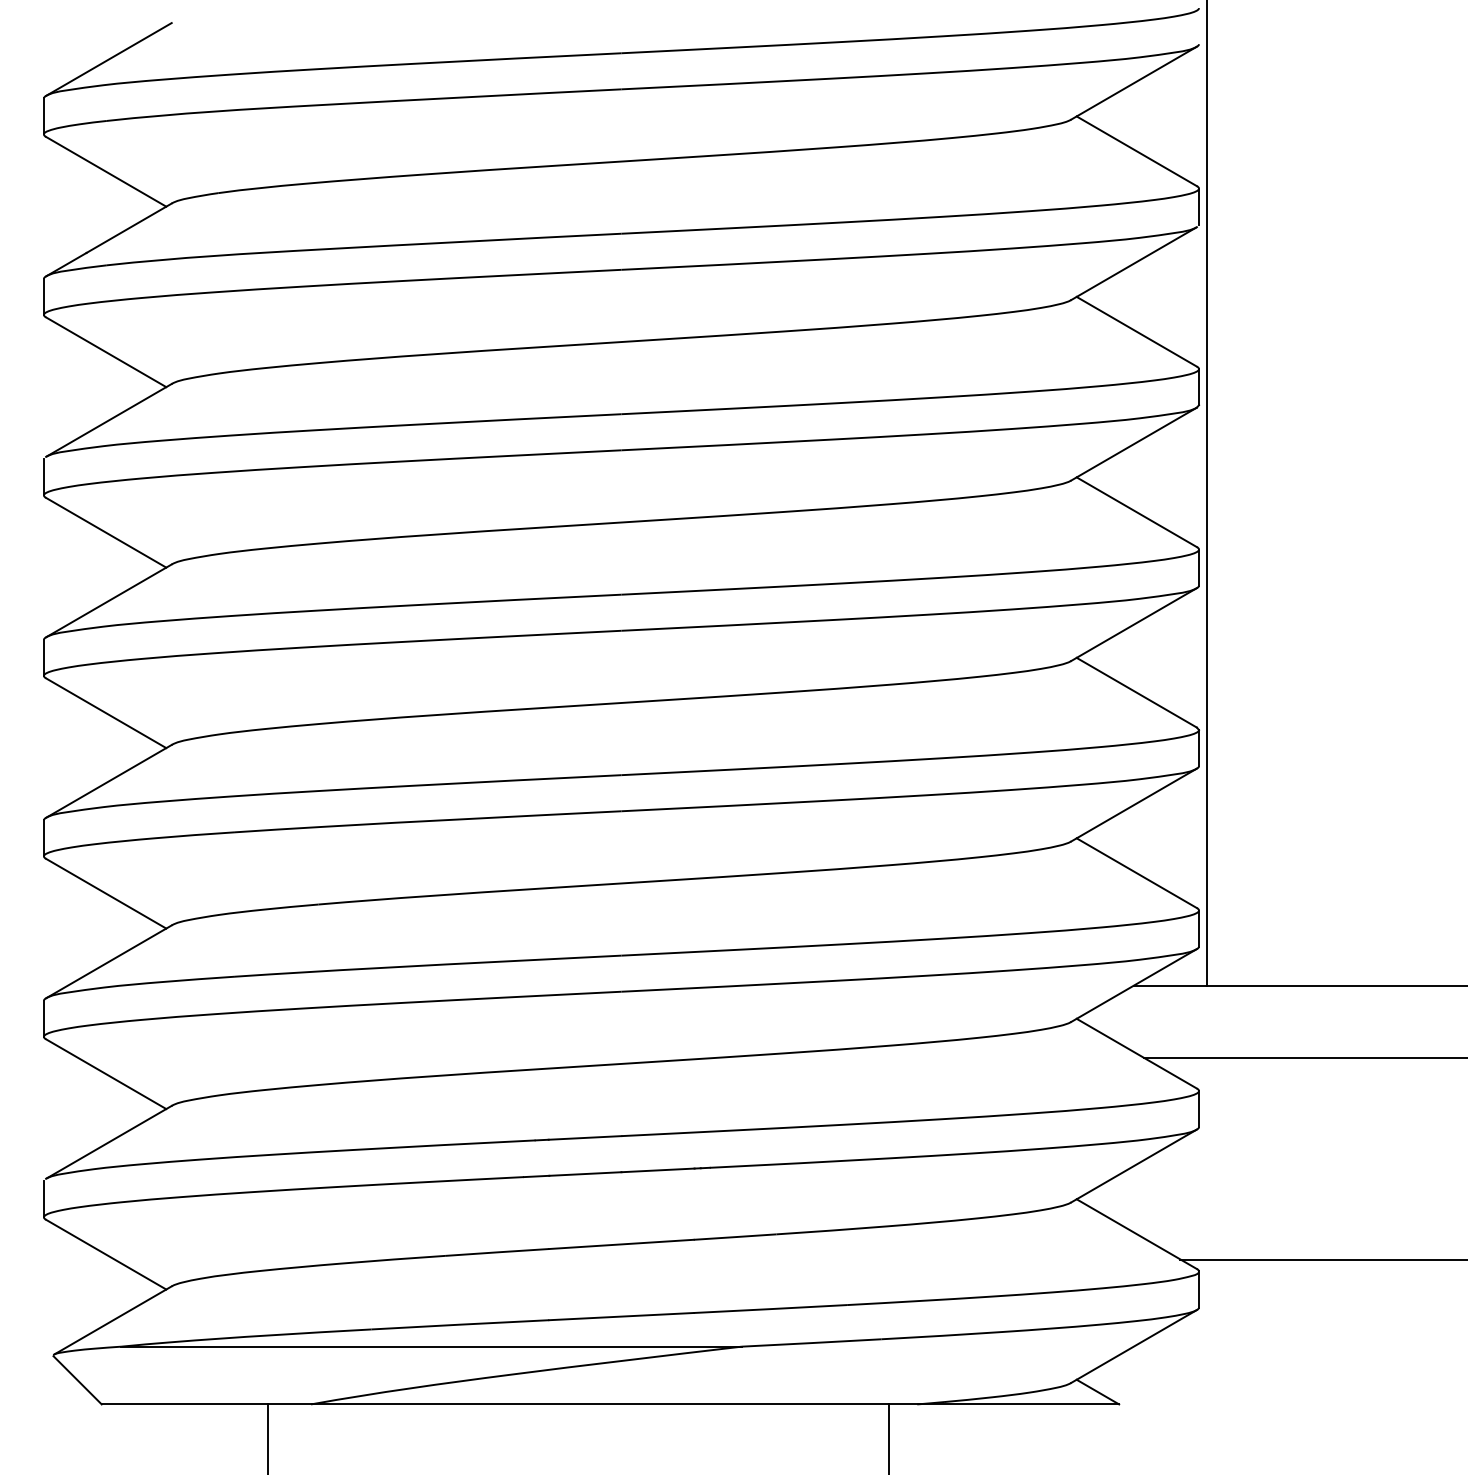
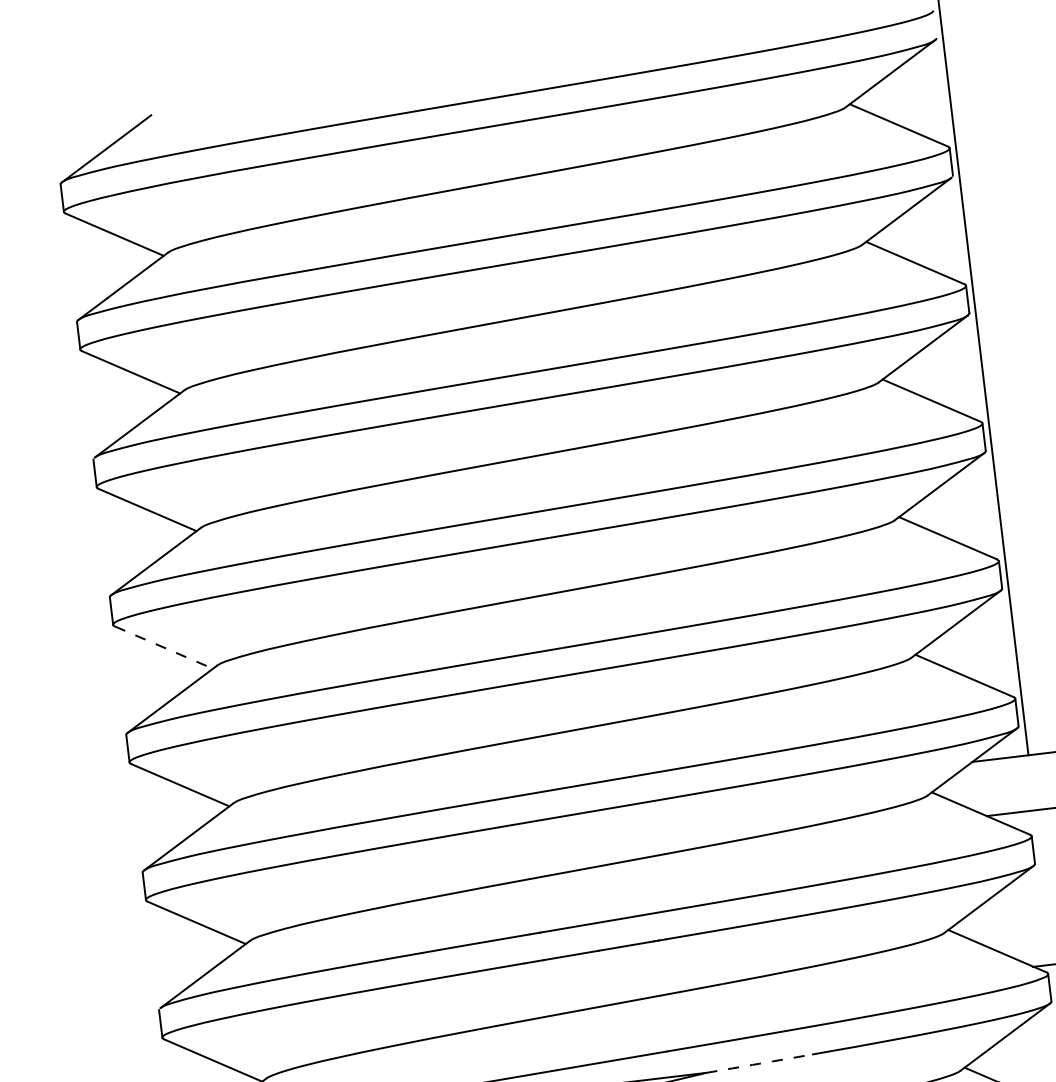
line: (106, 713) -> (164, 647), solid -> dashed
arc: (811, 1343) -> (759, 1064), solid -> dashed

